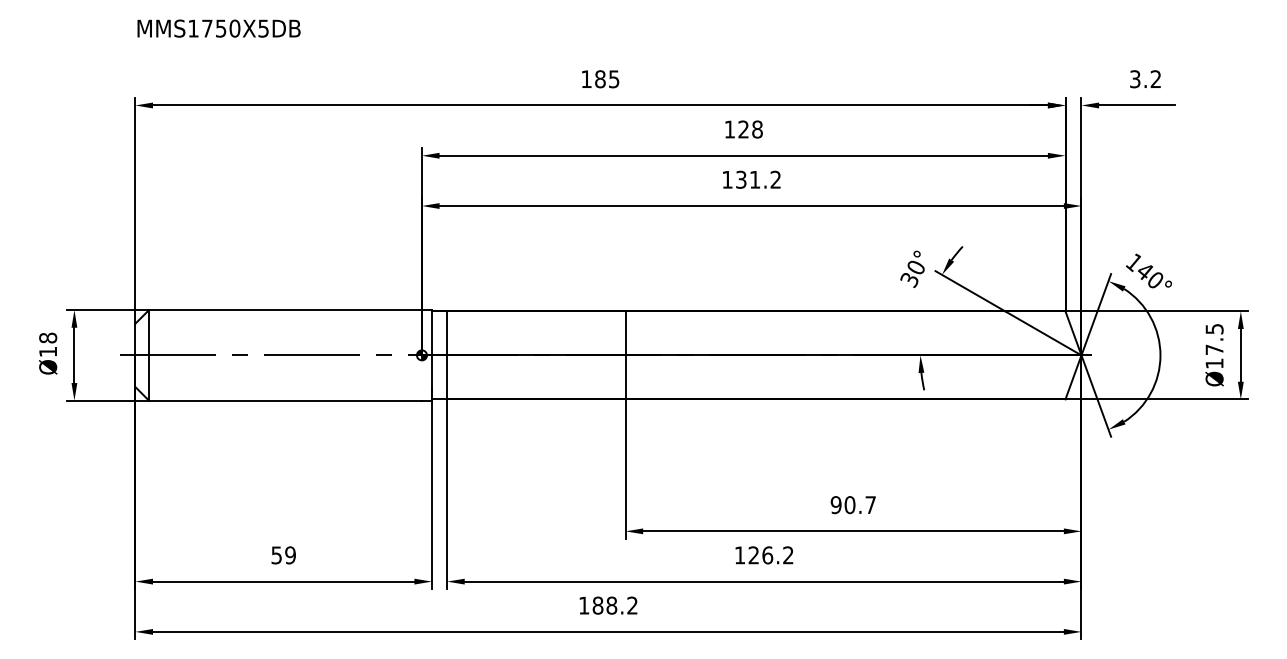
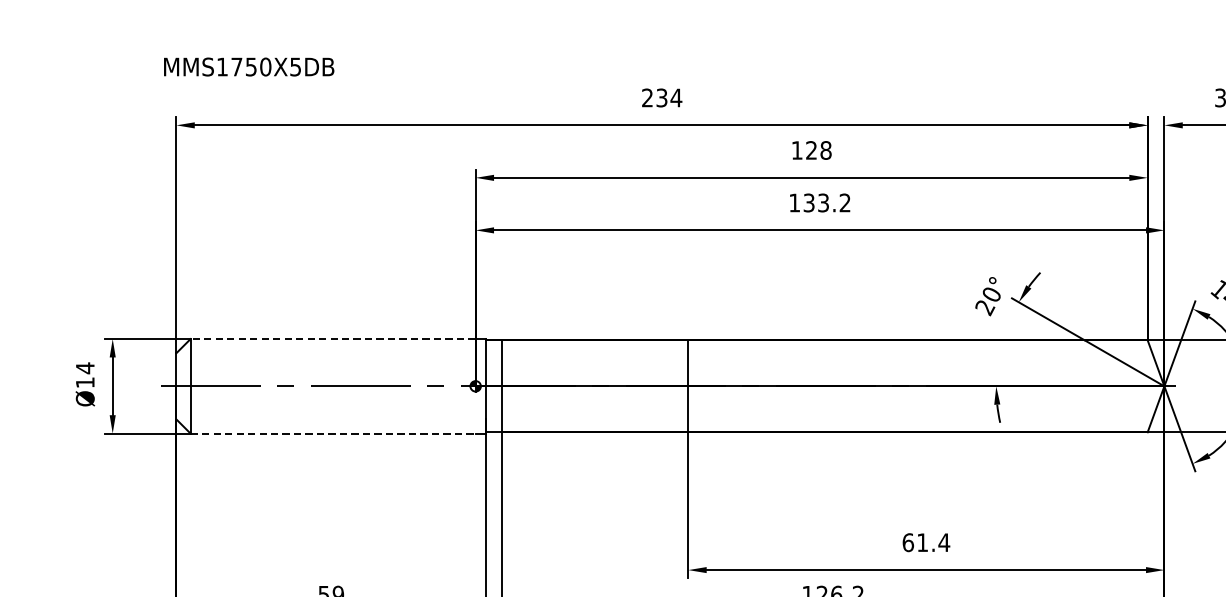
text: (218, 28) -> (248, 66), moved
text: (600, 79) -> (662, 98), 185 -> 234
text: (755, 179) -> (823, 202), 131.2 -> 133.2
text: (909, 280) -> (984, 308), 30° -> 20°
line: (284, 310) -> (332, 339), solid -> dashed
text: (48, 337) -> (85, 367), Ø18 -> Ø14
line: (285, 400) -> (333, 433), solid -> dashed
text: (853, 505) -> (926, 543), 90.7 -> 61.4

